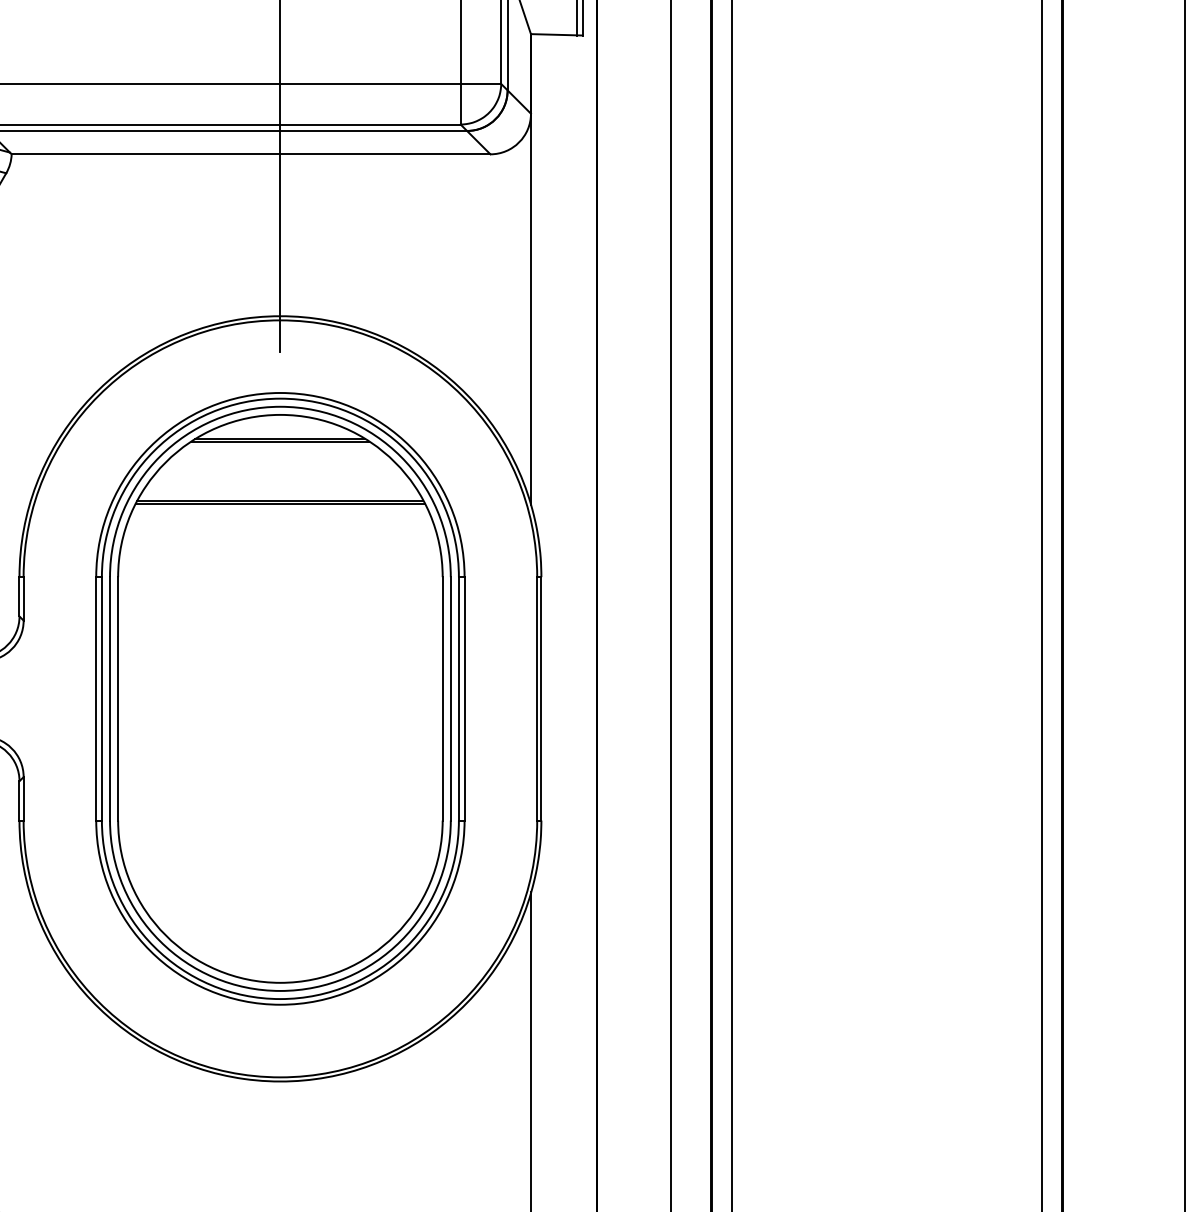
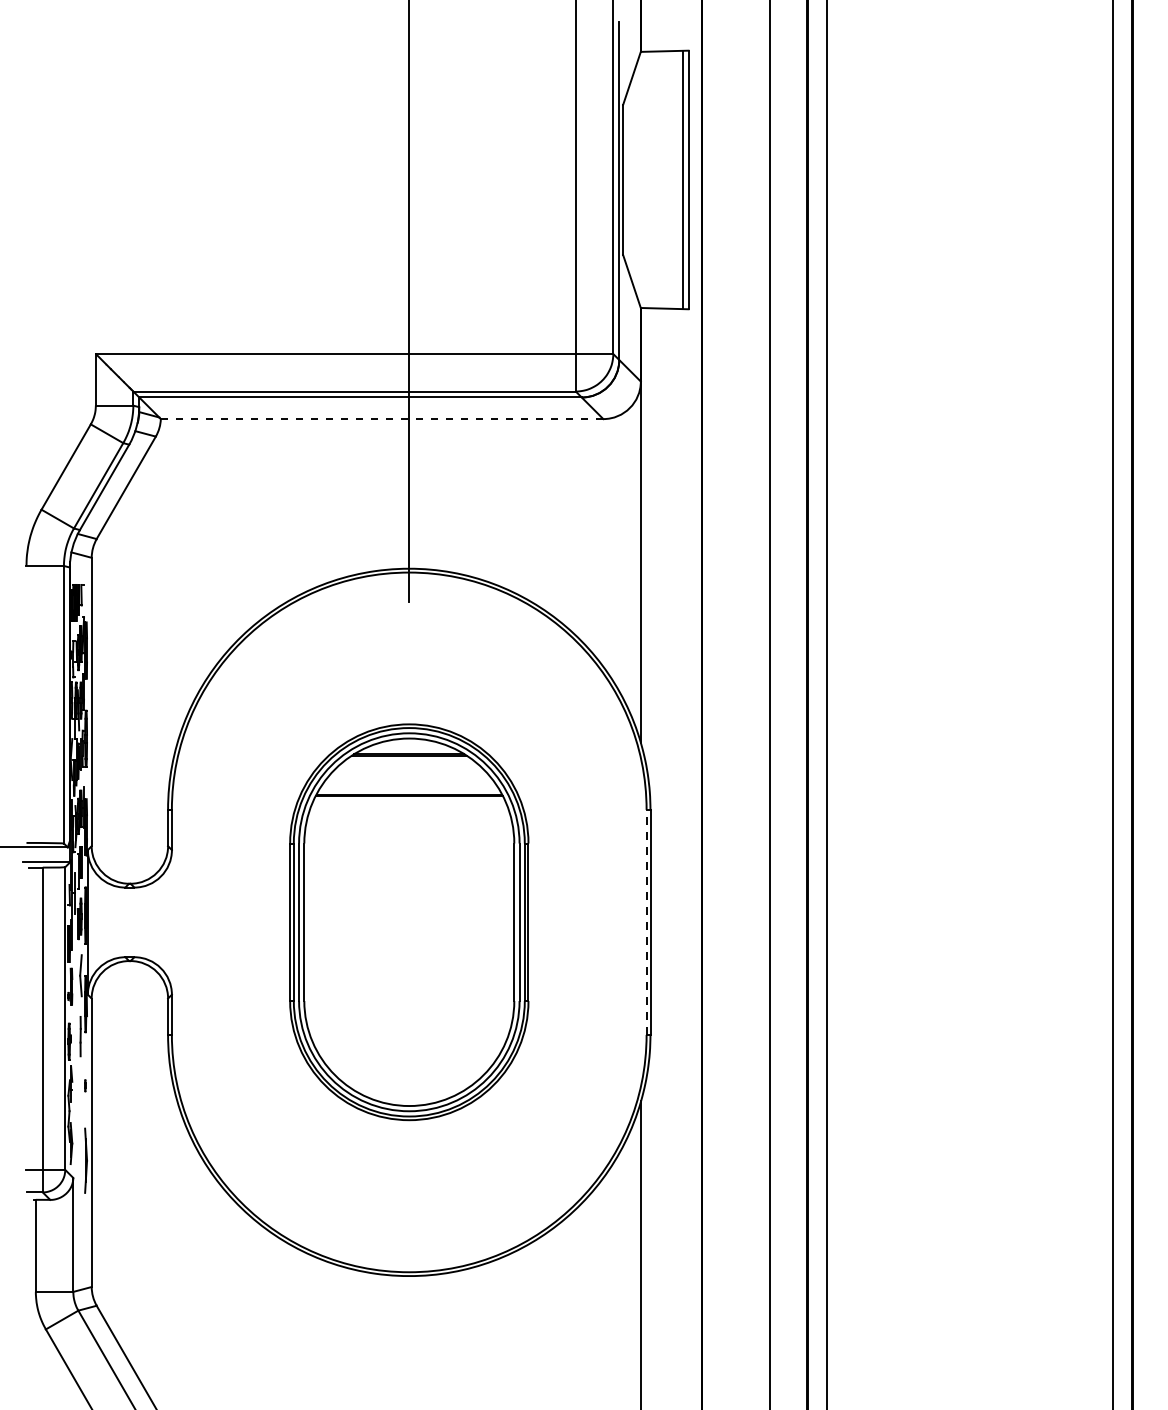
line: (251, 154) -> (382, 419), solid -> dashed
part: (280, 697) -> (409, 921), size x0.7
line: (537, 697) -> (646, 921), solid -> dashed

